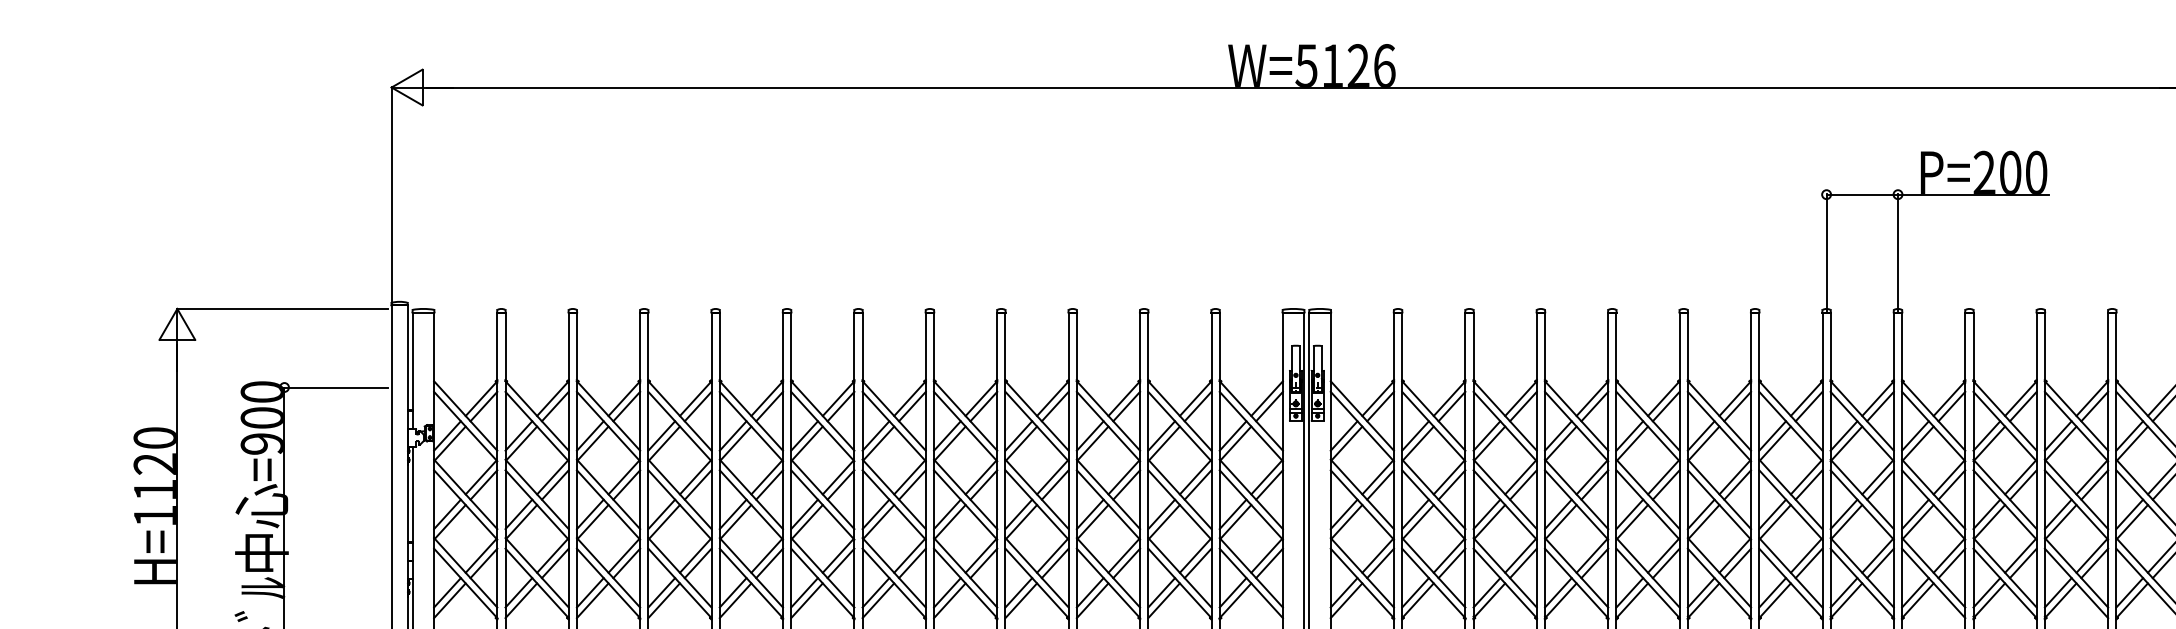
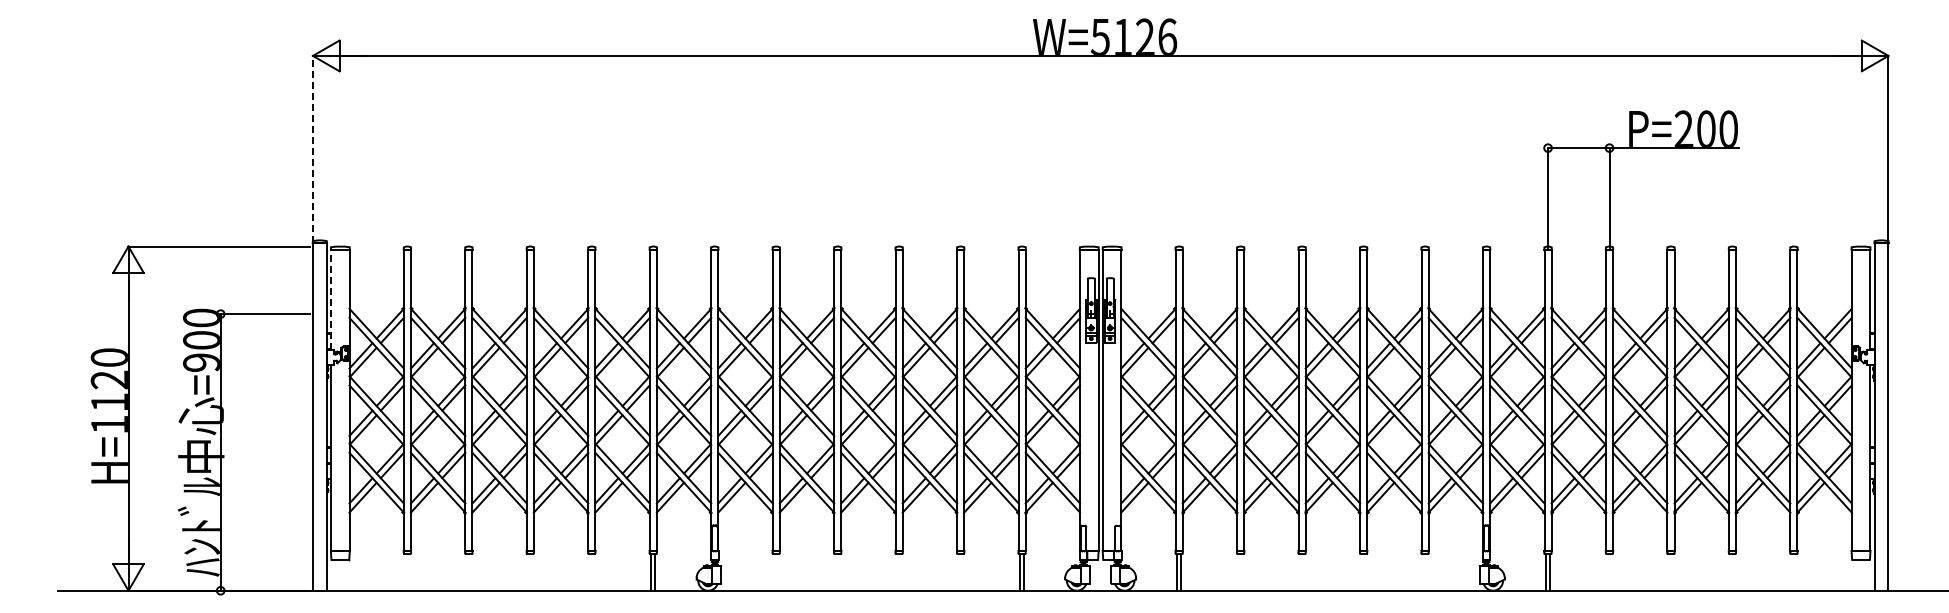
line: (391, 196) -> (312, 149), solid -> dashed
line: (413, 370) -> (331, 299), solid -> dashed

